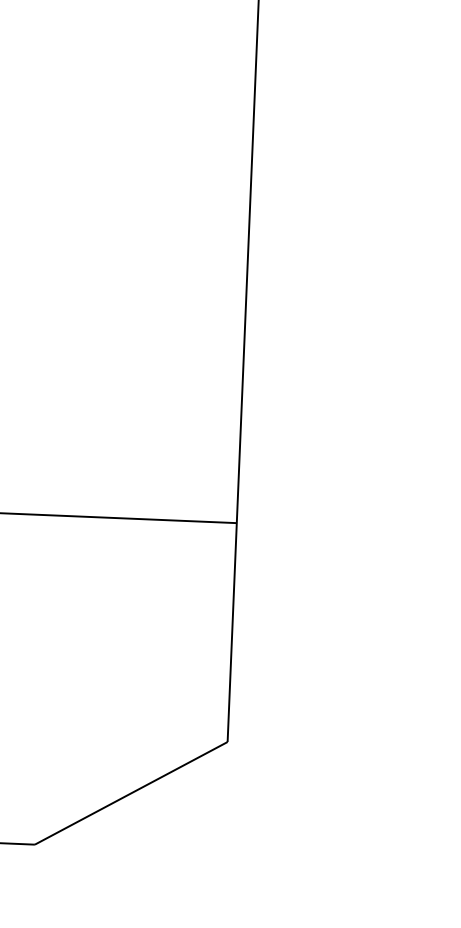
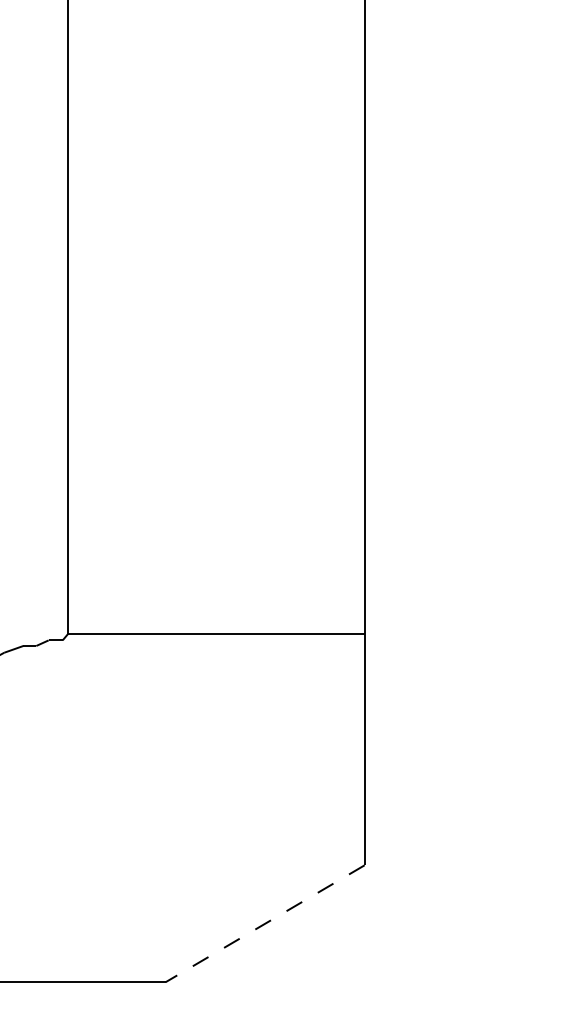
line: (130, 794) -> (264, 924), solid -> dashed

